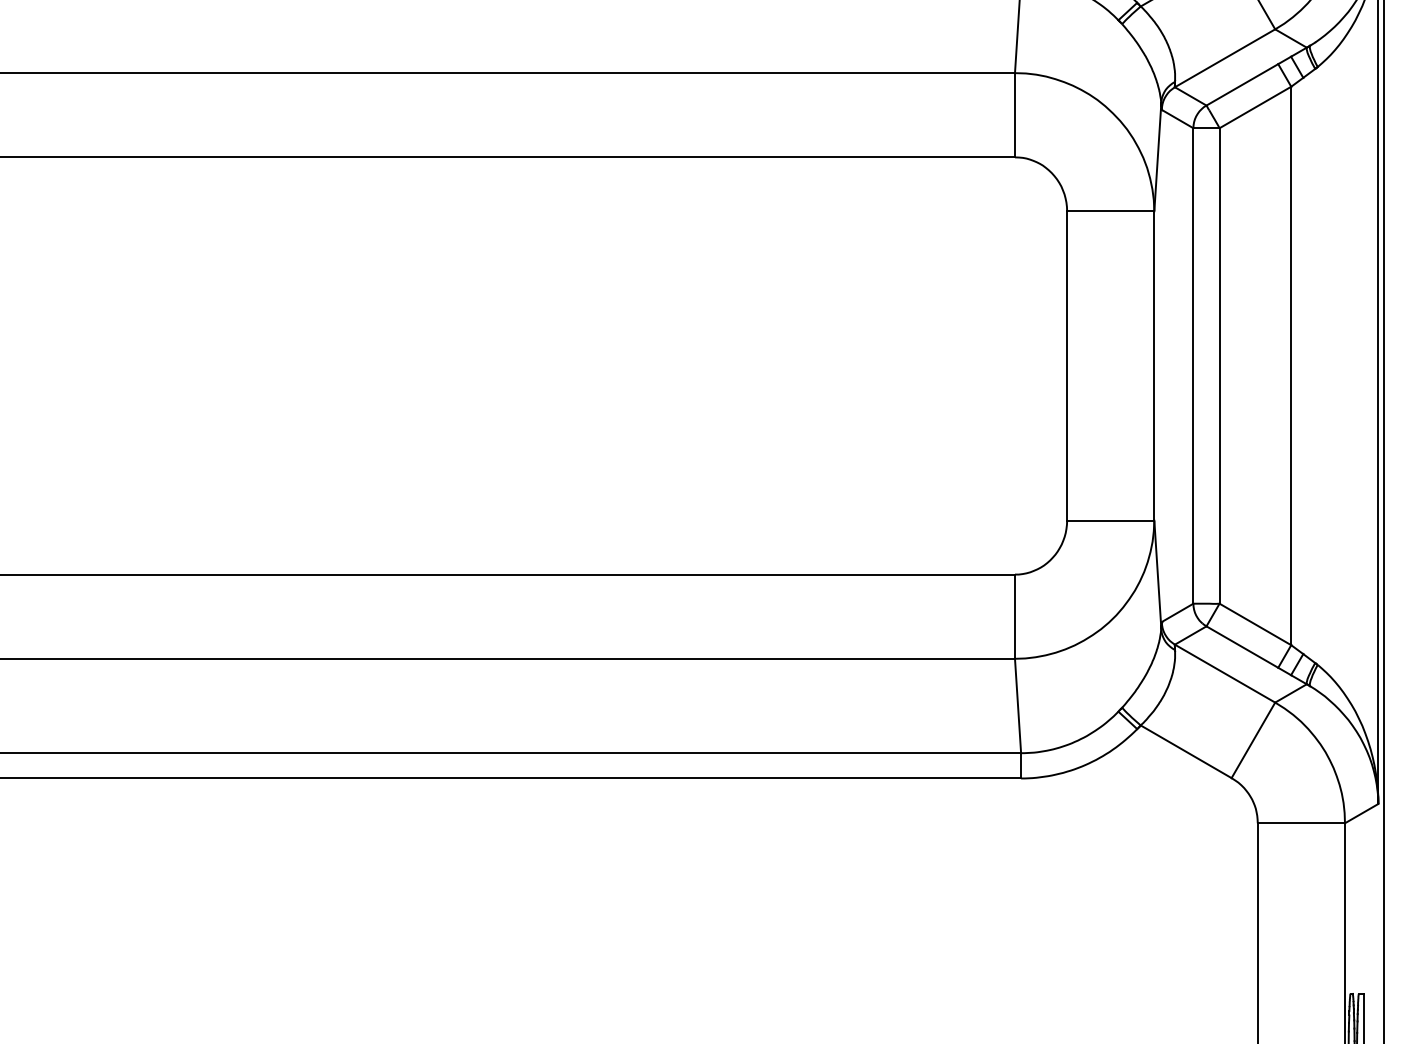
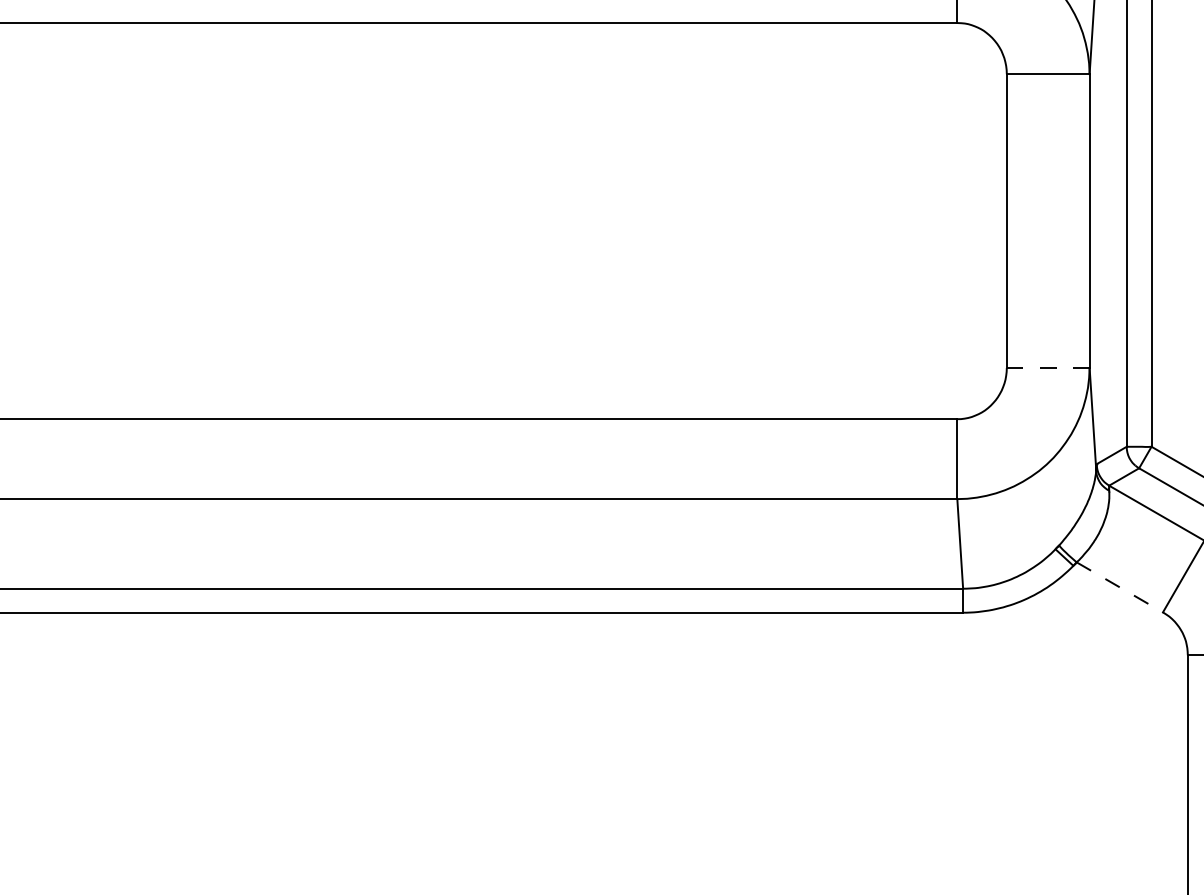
line: (1110, 520) -> (1047, 367), solid -> dashed
line: (1186, 751) -> (1120, 587), solid -> dashed

